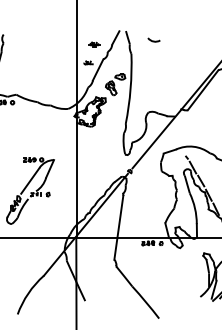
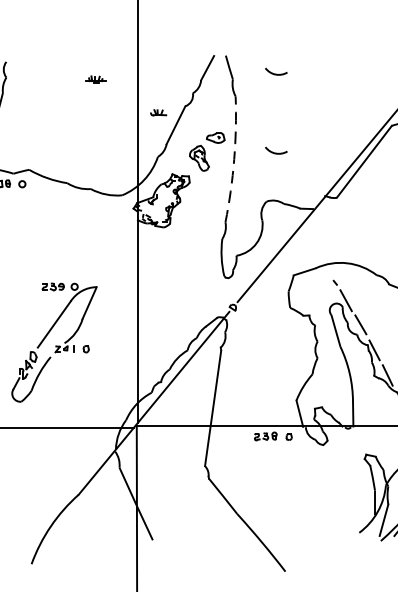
part: (94, 44) -> (95, 79), moved
arc: (153, 84) -> (275, 151), added
arc: (130, 89) -> (233, 160), solid -> dashed

